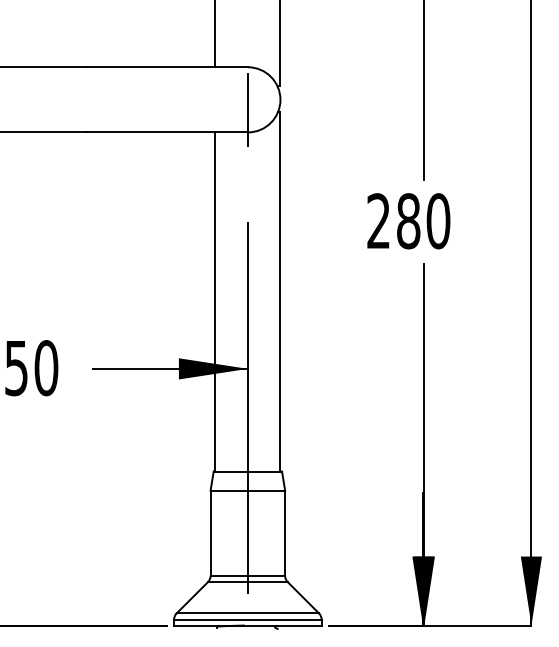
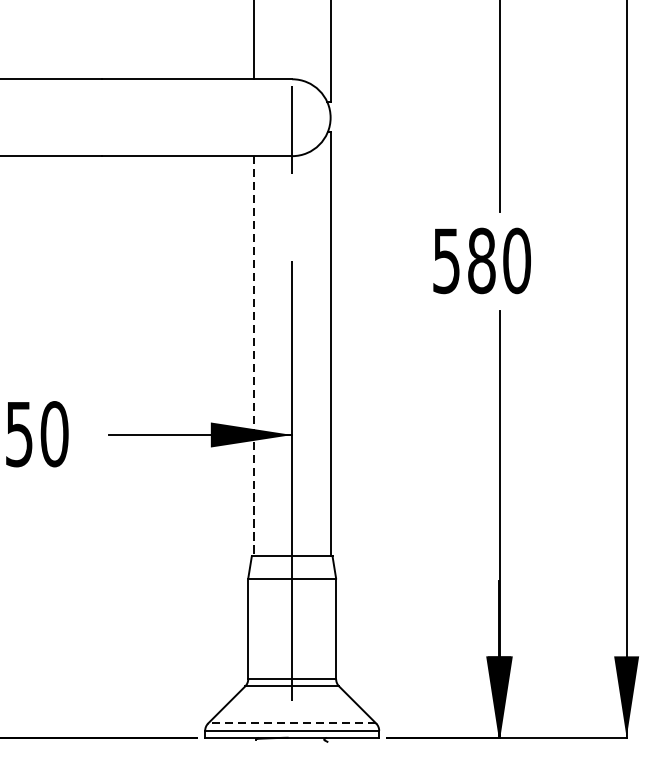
text: (378, 221) -> (446, 261), 280 -> 580
line: (215, 301) -> (254, 355), solid -> dashed
line: (247, 613) -> (291, 723), solid -> dashed

